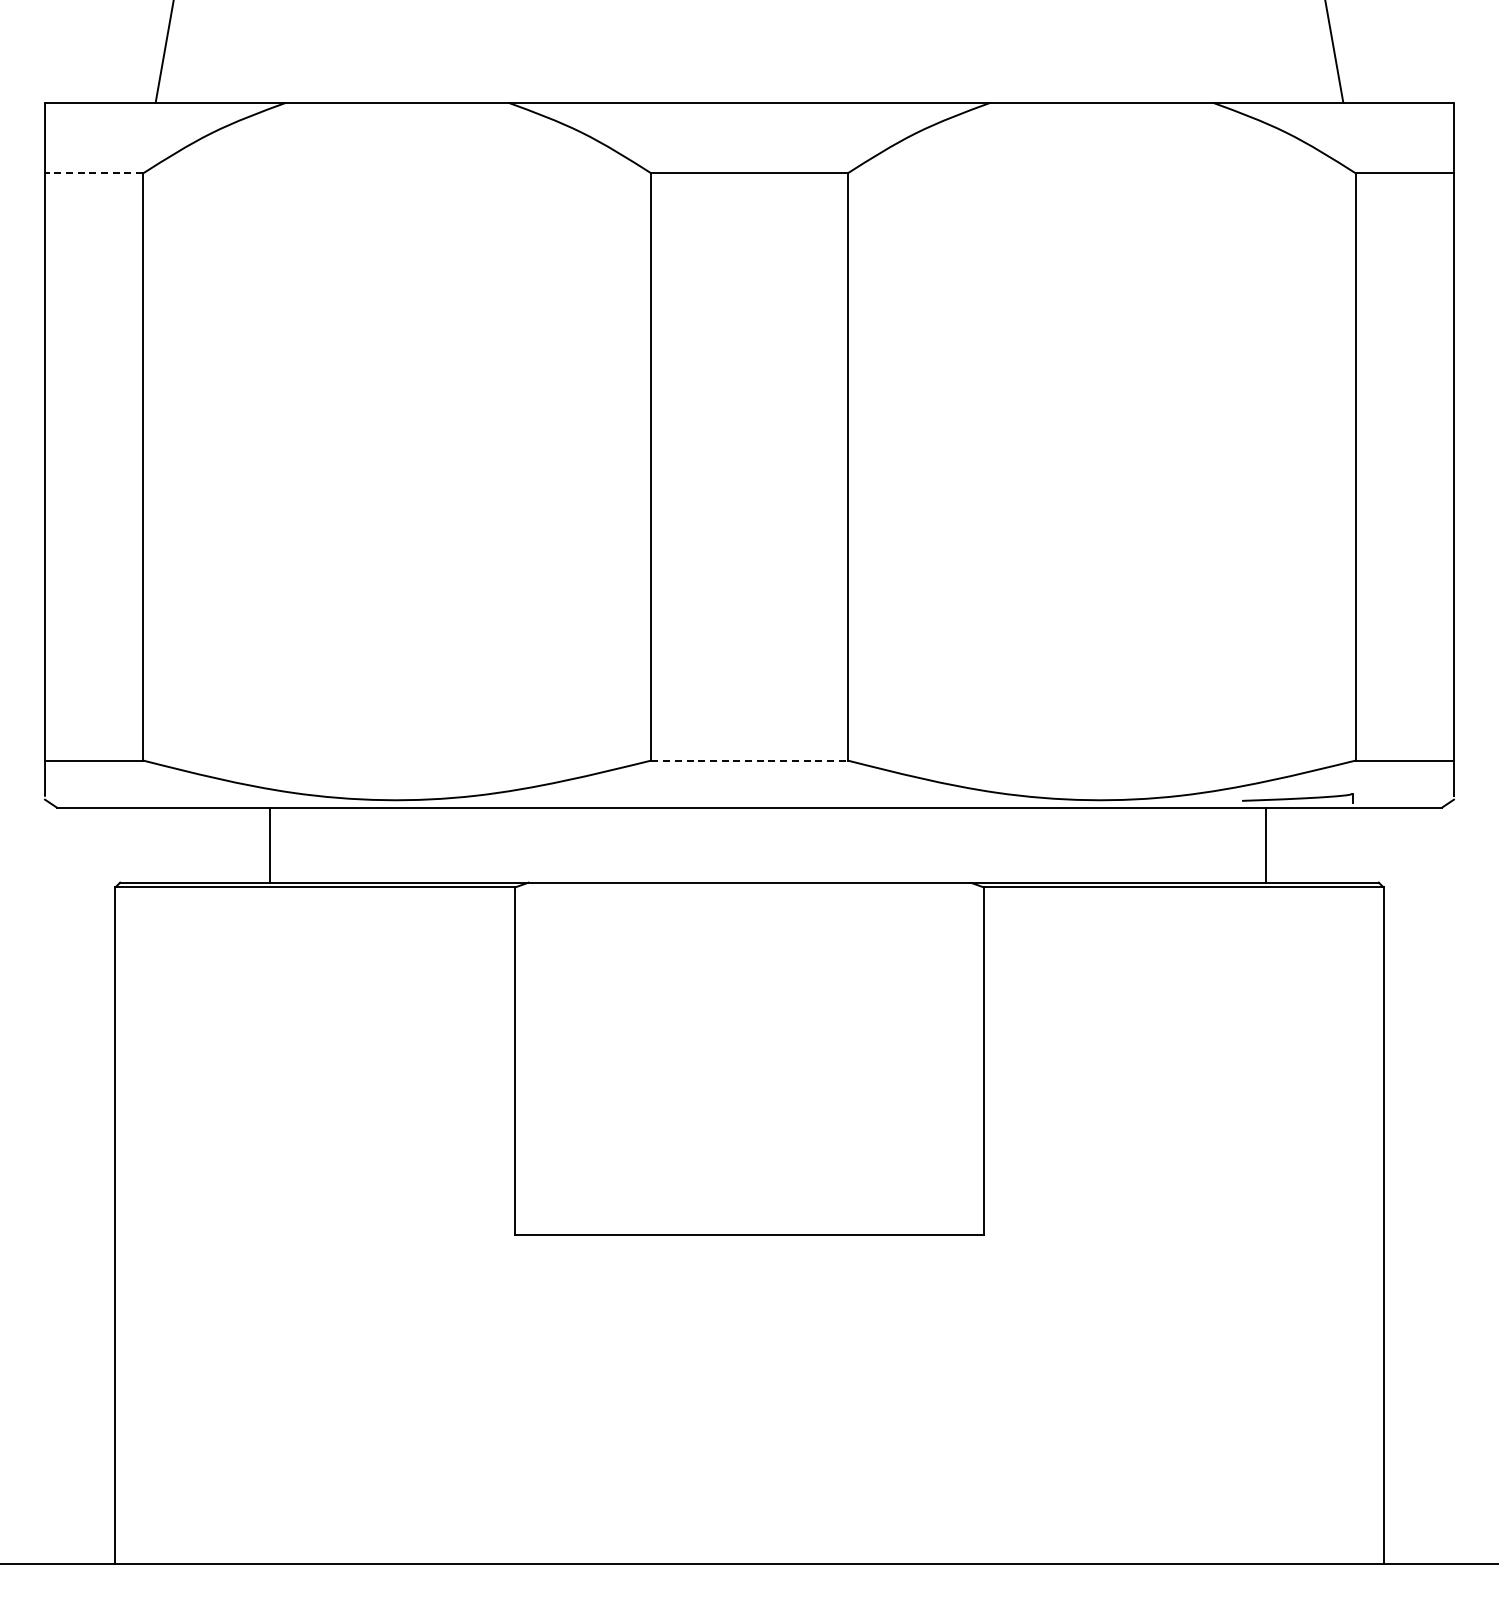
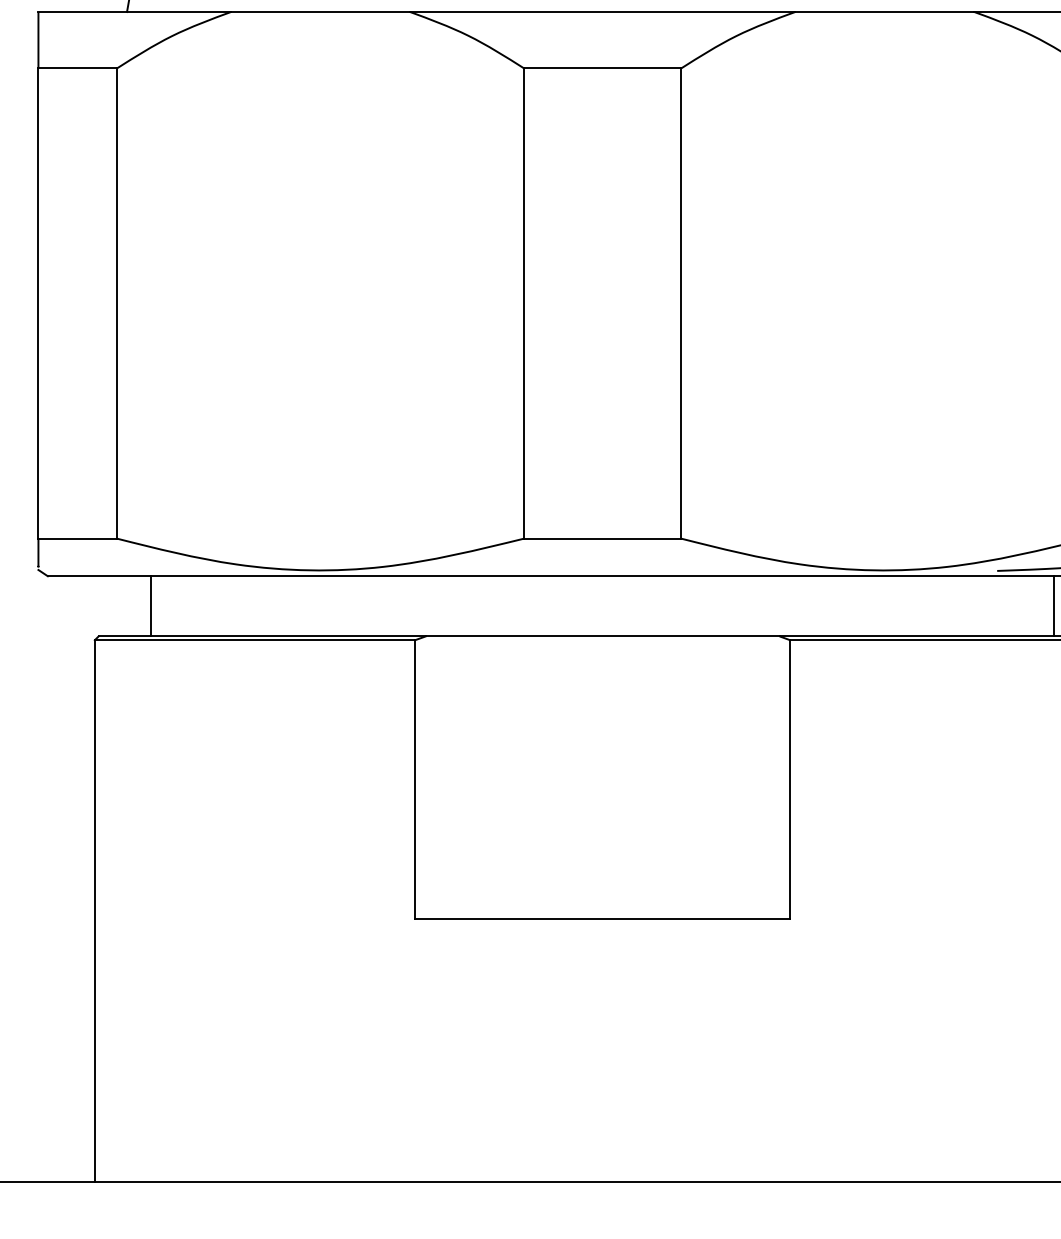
line: (93, 173) -> (77, 68), dashed -> solid
line: (750, 760) -> (603, 538), dashed -> solid
line: (269, 844) -> (150, 605), moved
line: (1266, 844) -> (1054, 605), moved

